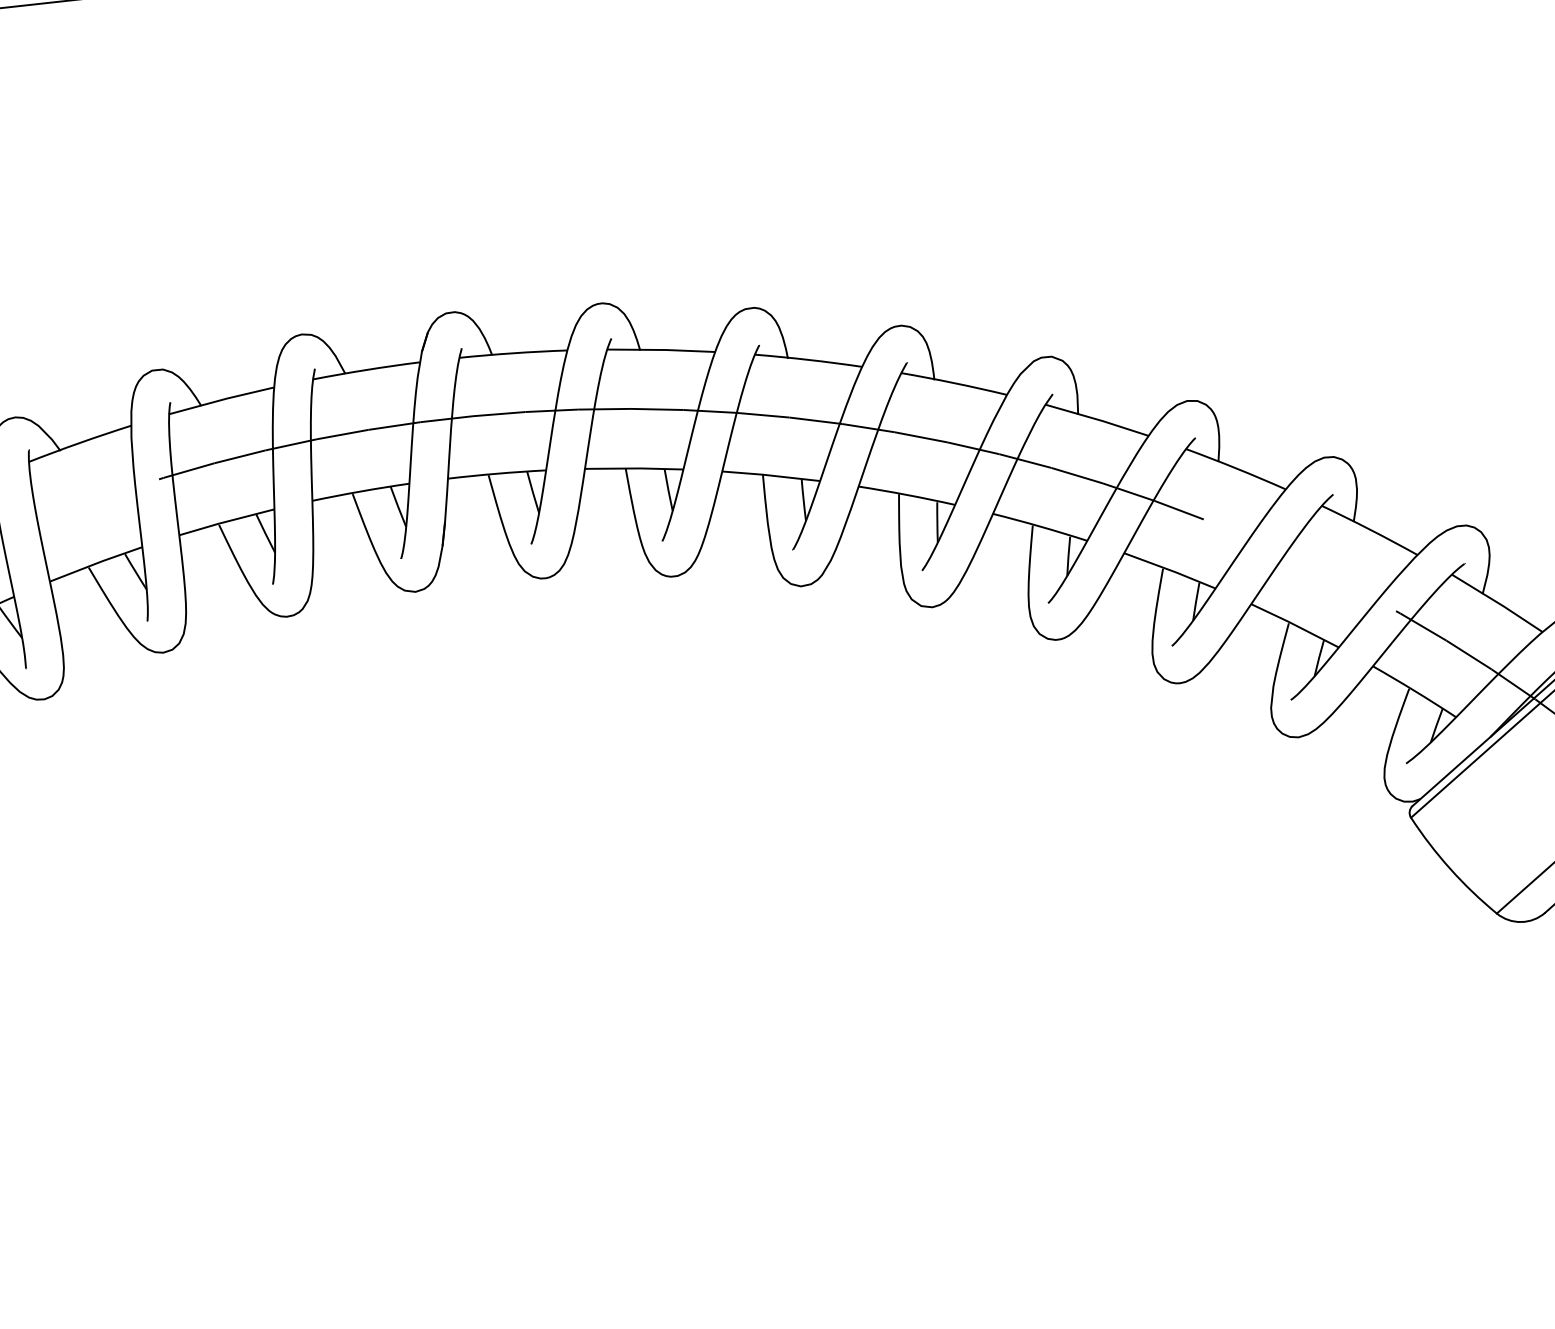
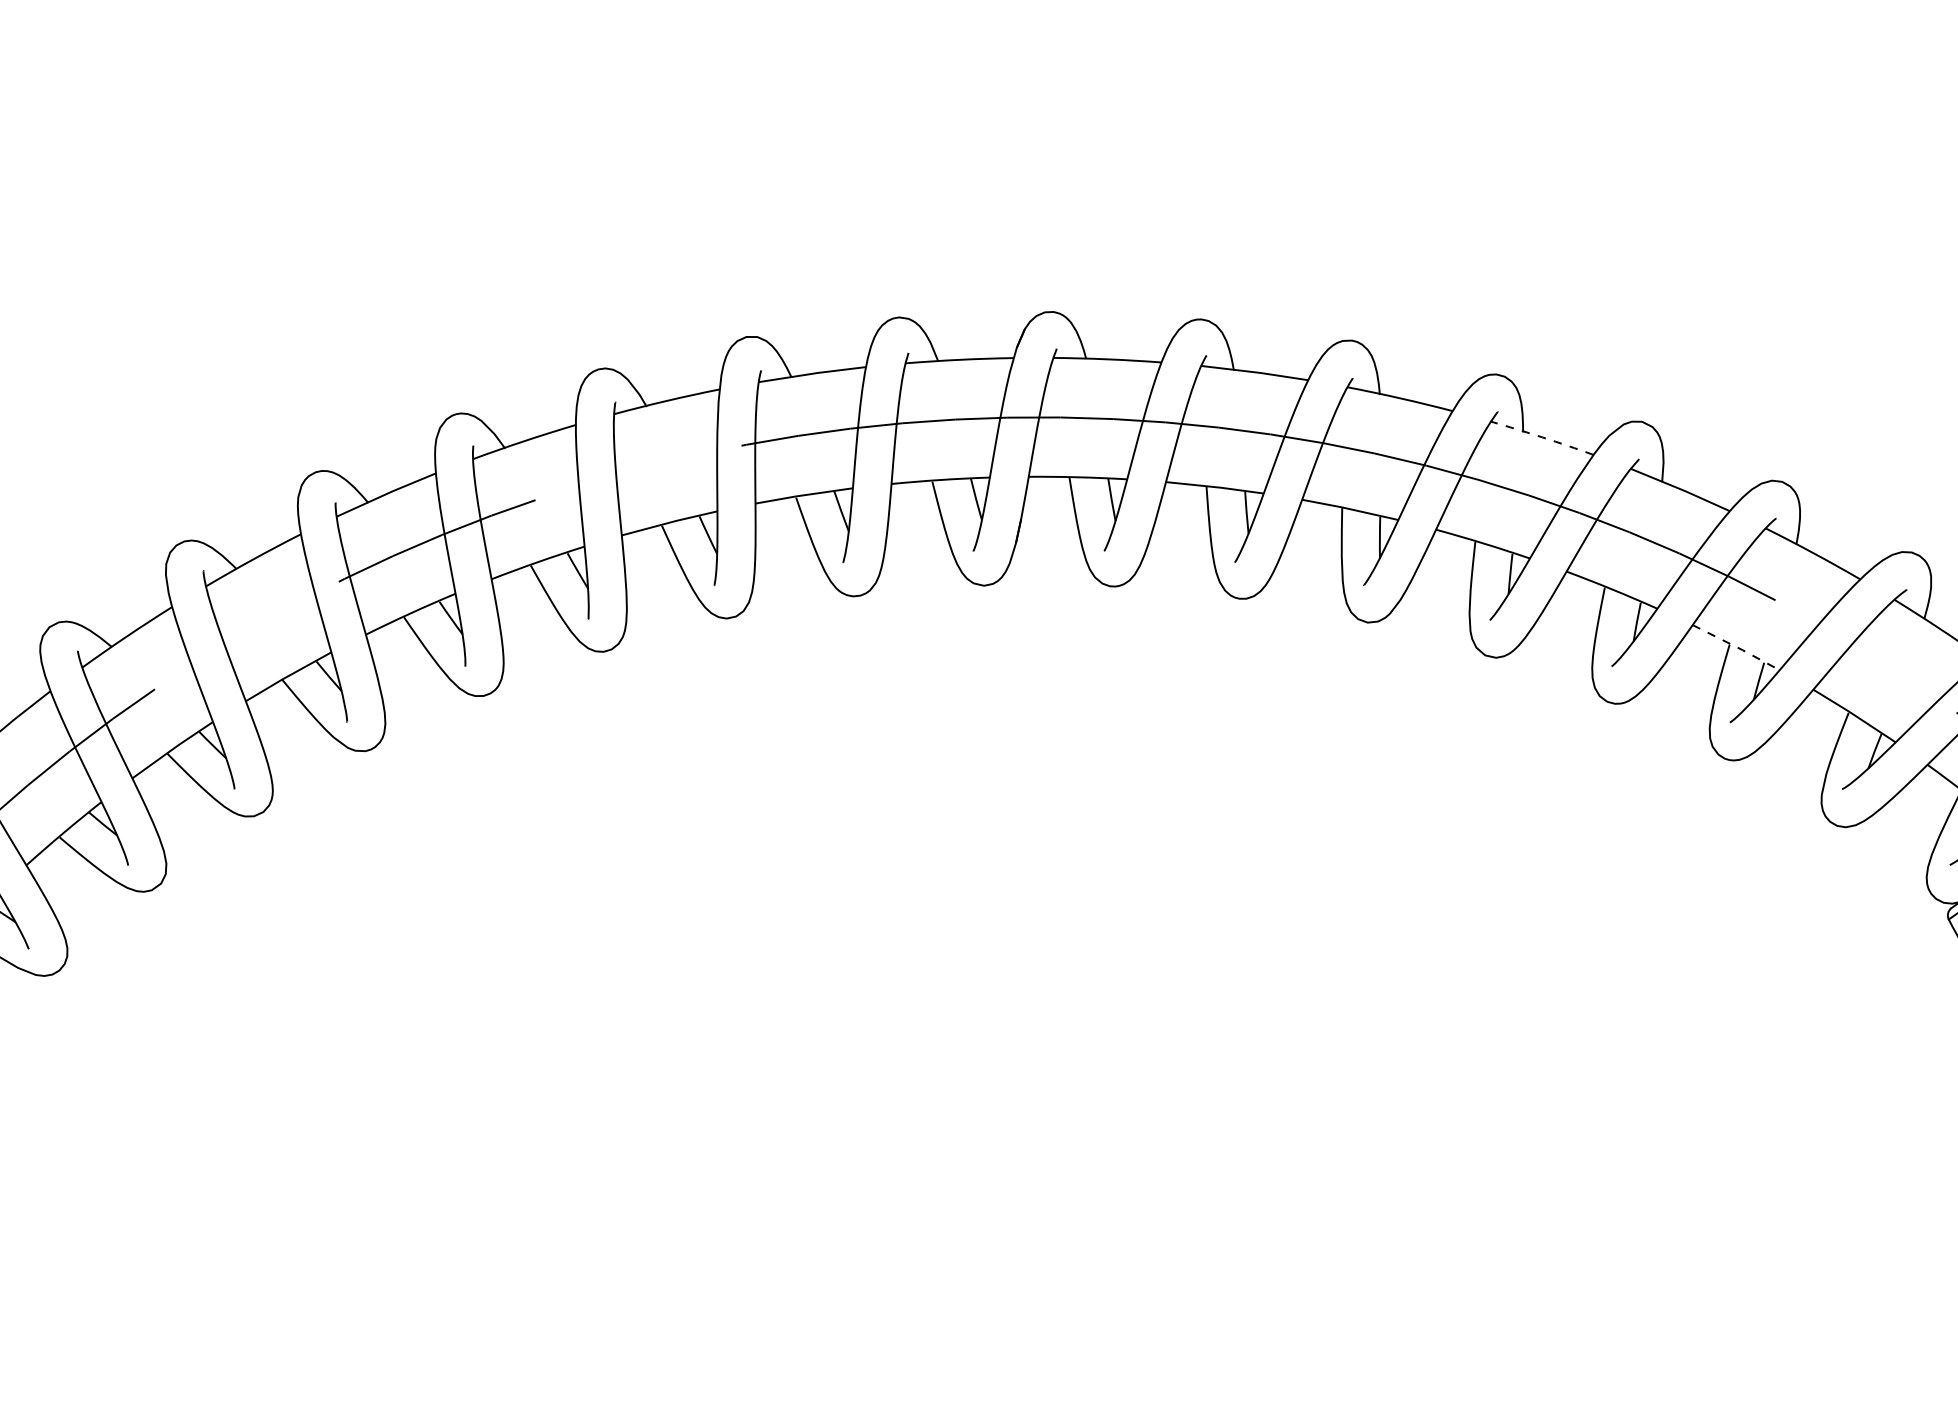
arc: (954, 383) -> (1542, 437), solid -> dashed
line: (1170, 570) -> (1736, 647), solid -> dashed

